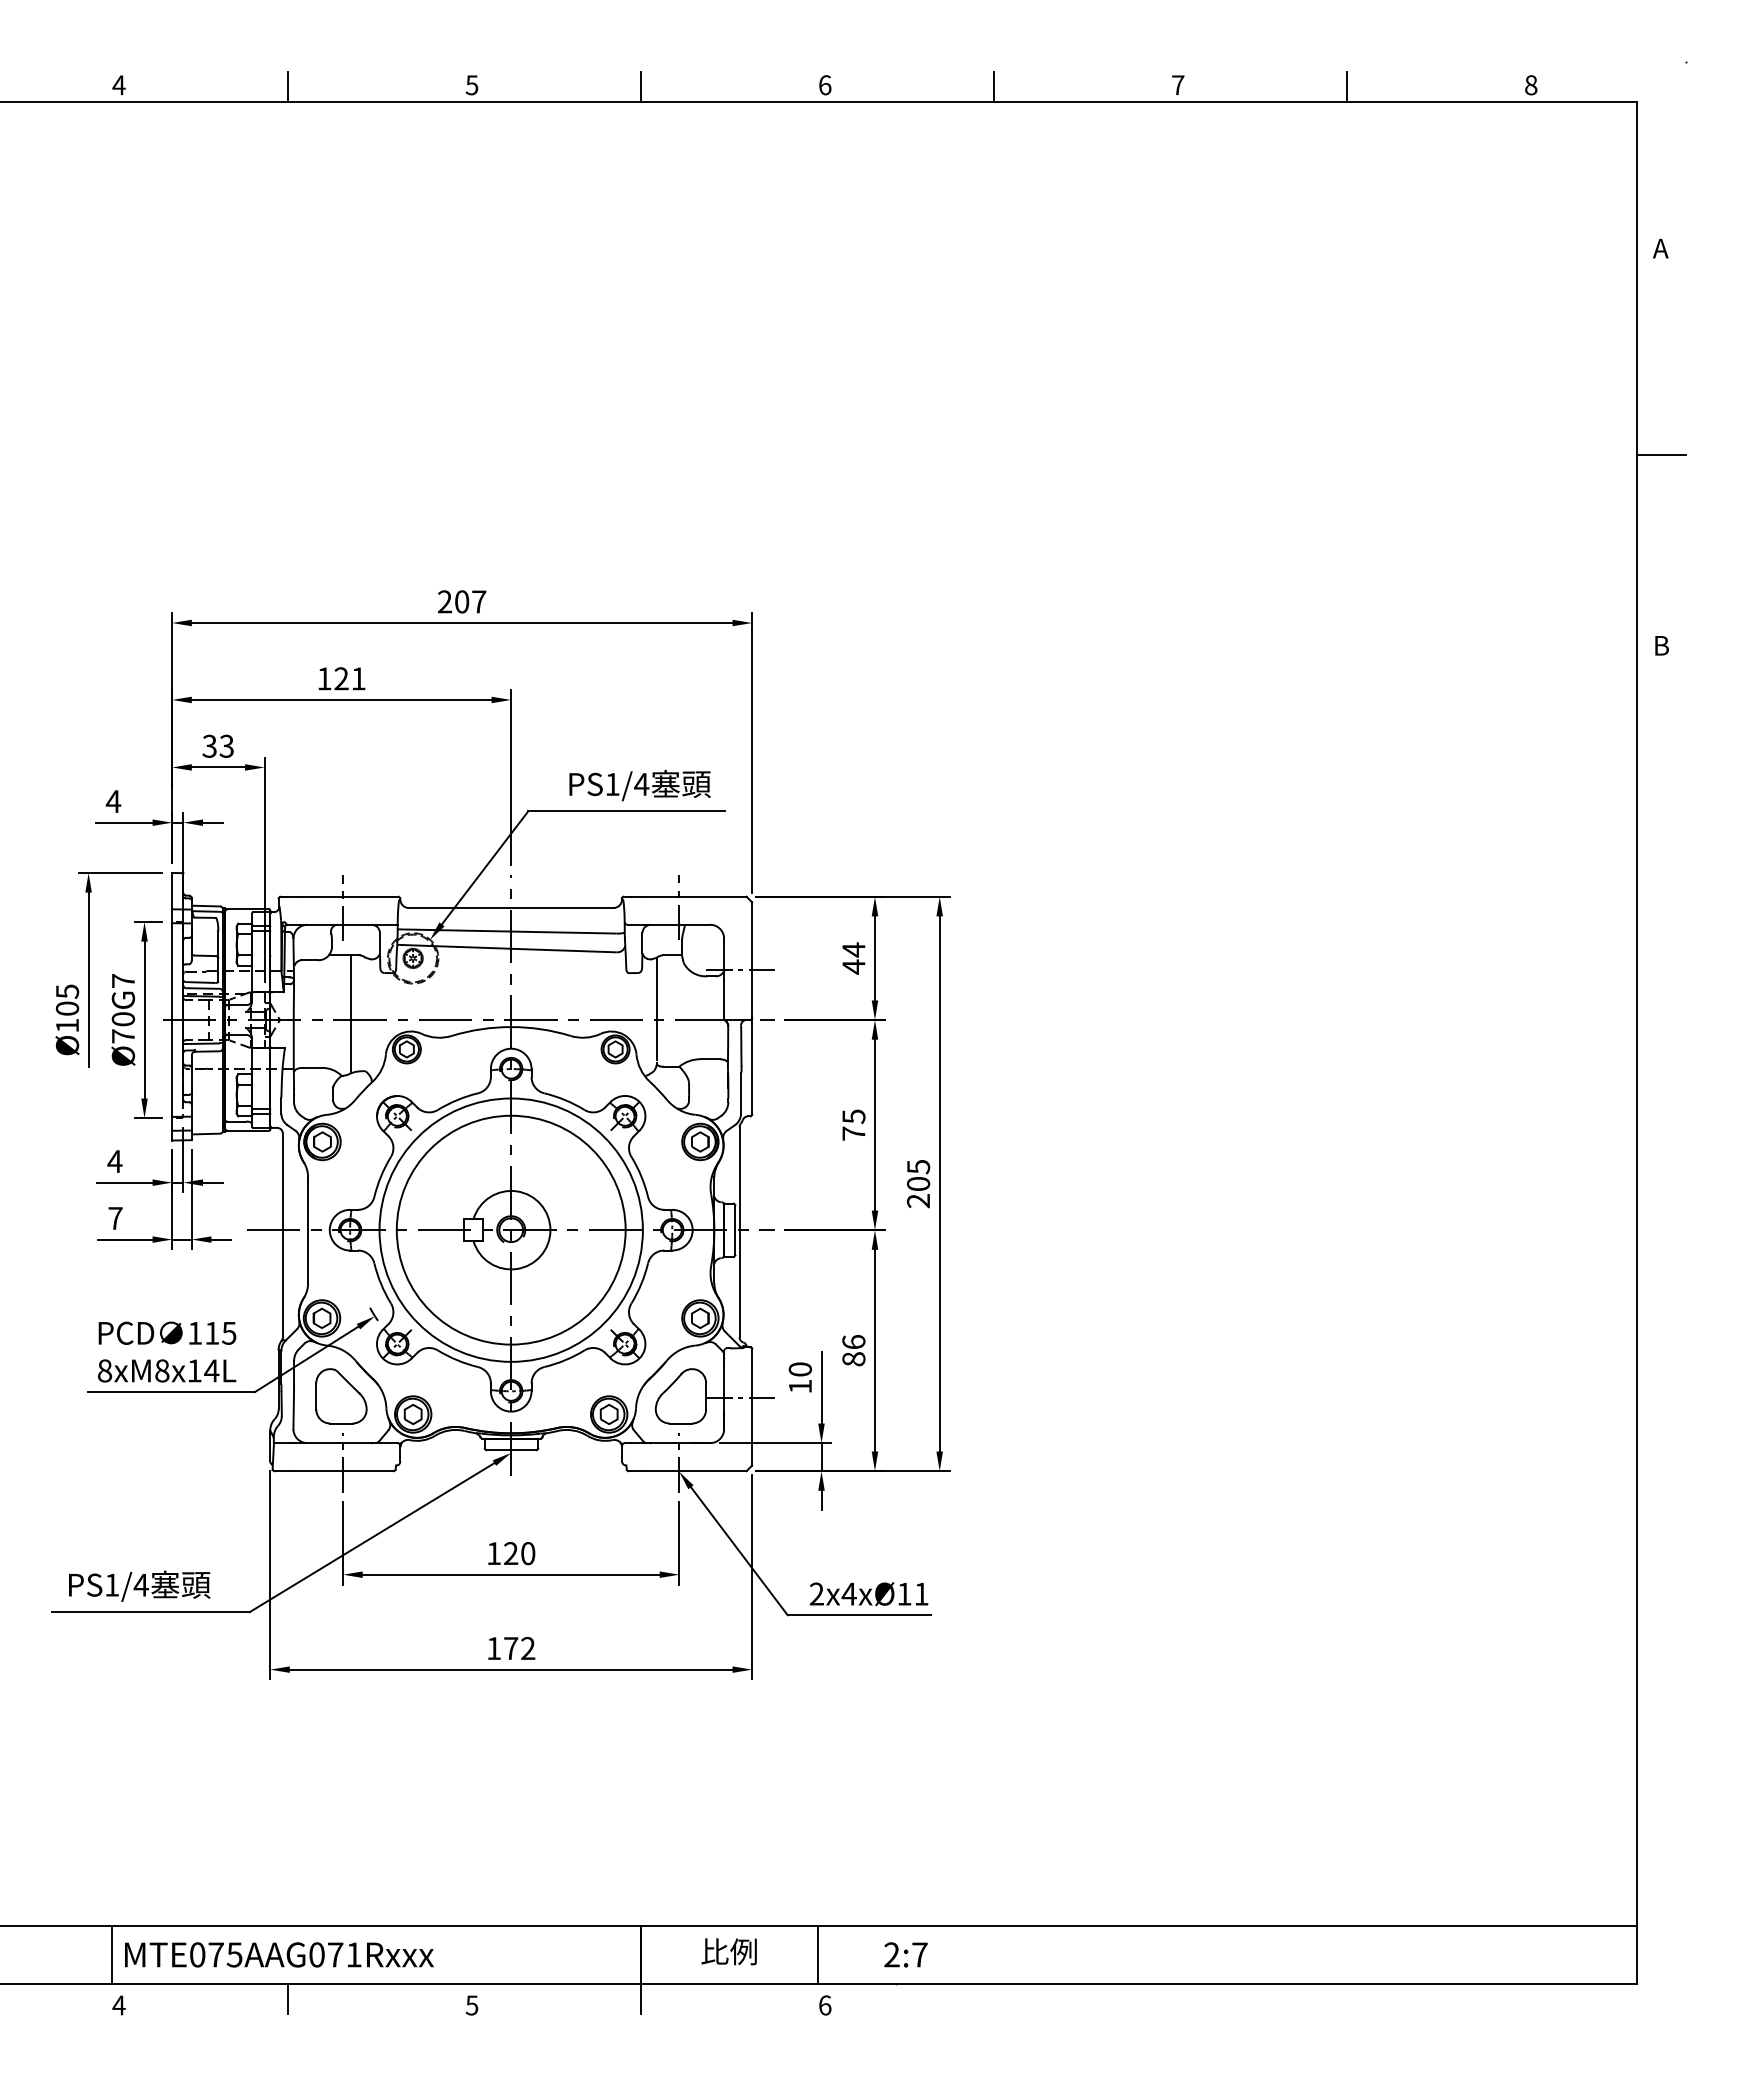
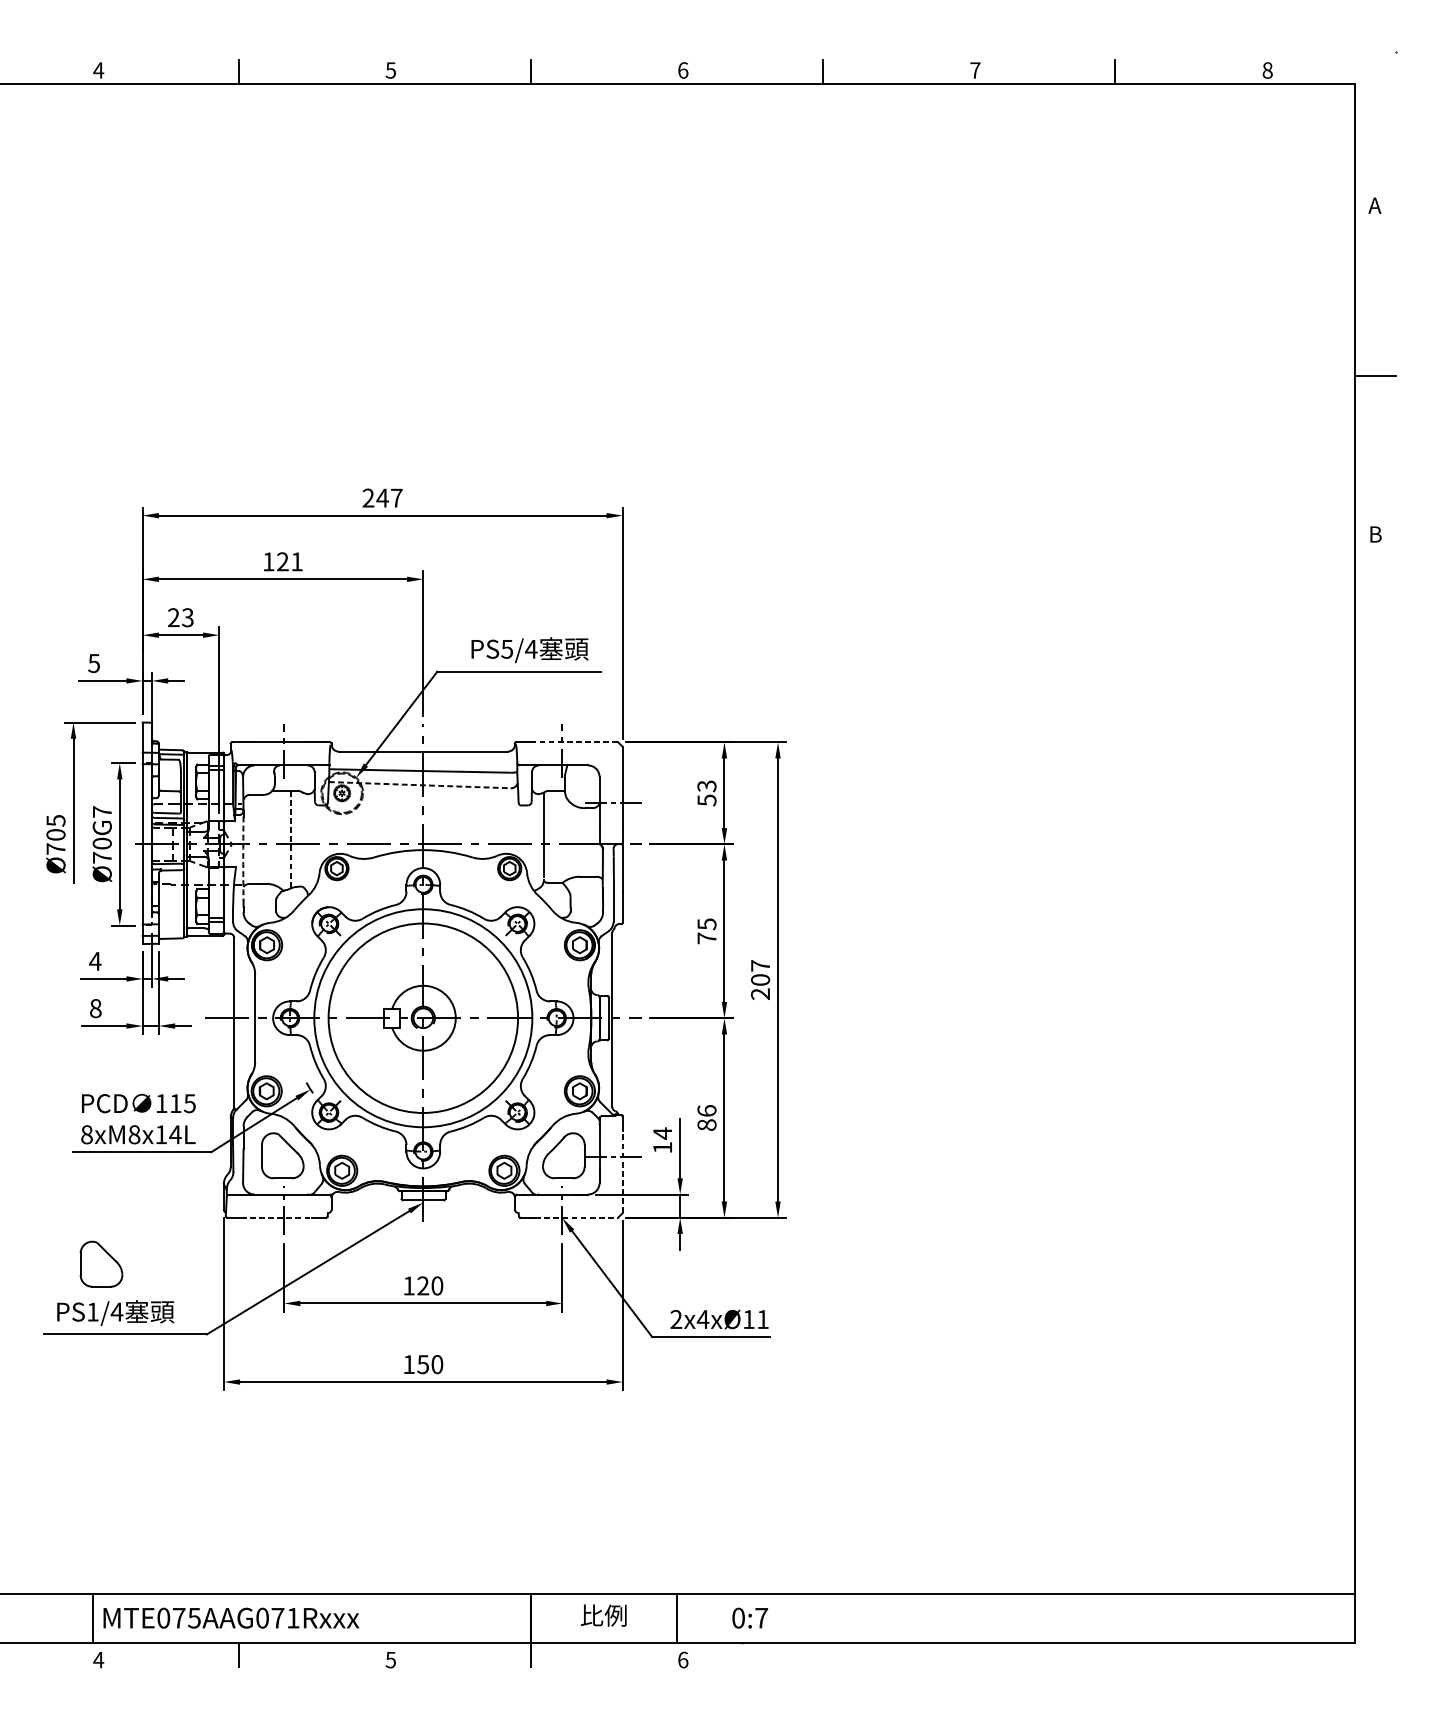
text: (461, 601) -> (382, 497), 207 -> 247
text: (209, 746) -> (173, 617), 33 -> 23
text: (612, 784) -> (507, 649), PS1/4 -> PS5/4
text: (113, 801) -> (94, 663), 4 -> 5
line: (695, 896) -> (575, 742), solid -> dashed
line: (507, 948) -> (420, 785), solid -> dashed
text: (853, 958) -> (706, 793), 44 -> 53
line: (351, 1014) -> (291, 839), solid -> dashed
text: (67, 1025) -> (56, 848), Ø105 -> Ø705
arc: (293, 1037) -> (243, 858), solid -> dashed
text: (918, 1166) -> (760, 965), 205 -> 207
text: (115, 1218) -> (95, 1008), 7 -> 8
text: (799, 1369) -> (661, 1133), 10 -> 14
line: (752, 1415) -> (623, 1171), solid -> dashed
line: (333, 1471) -> (276, 1218), solid -> dashed
line: (696, 1471) -> (576, 1218), solid -> dashed
part: (122, 1527) -> (101, 1264), added
text: (519, 1648) -> (430, 1364), 172 -> 150
text: (891, 1954) -> (738, 1617), 2:7 -> 0:7

